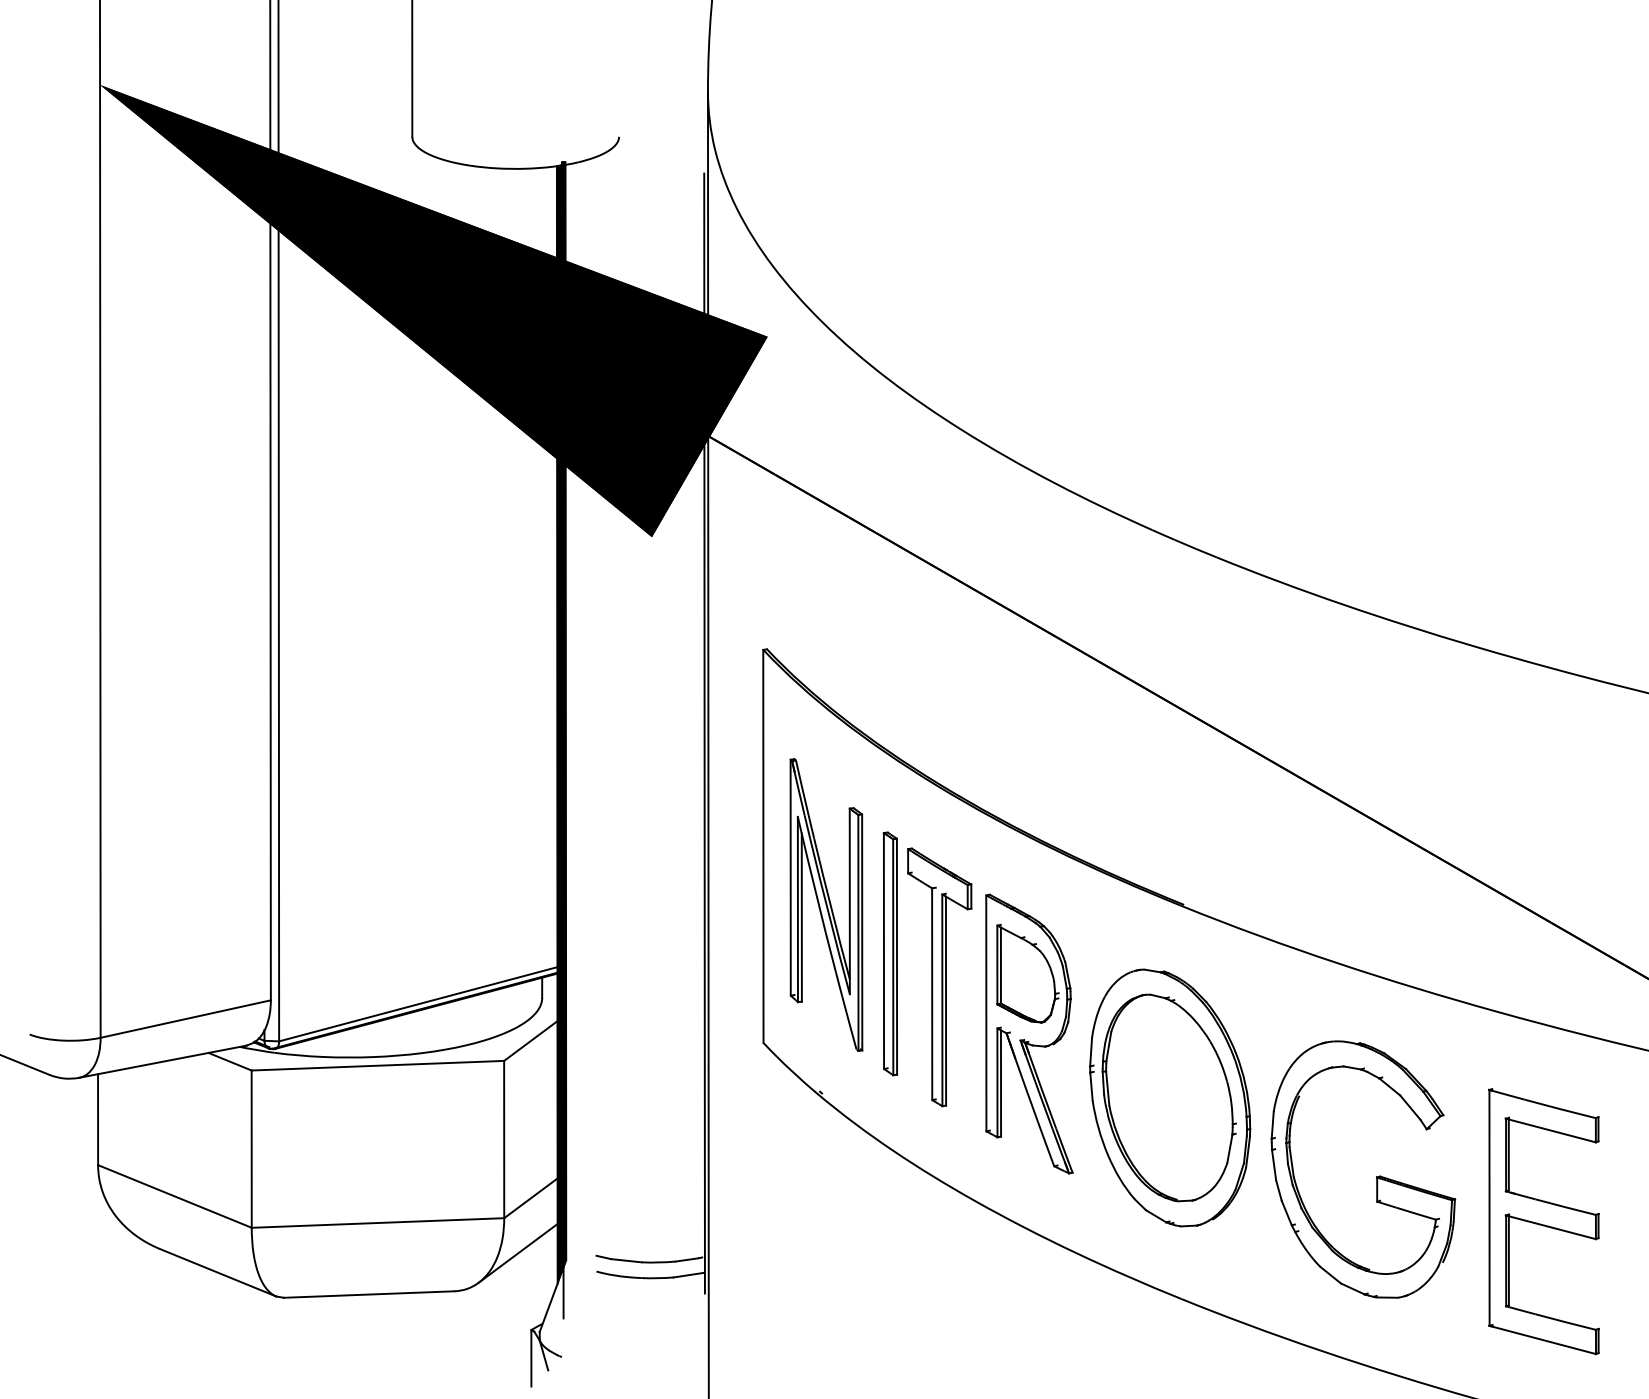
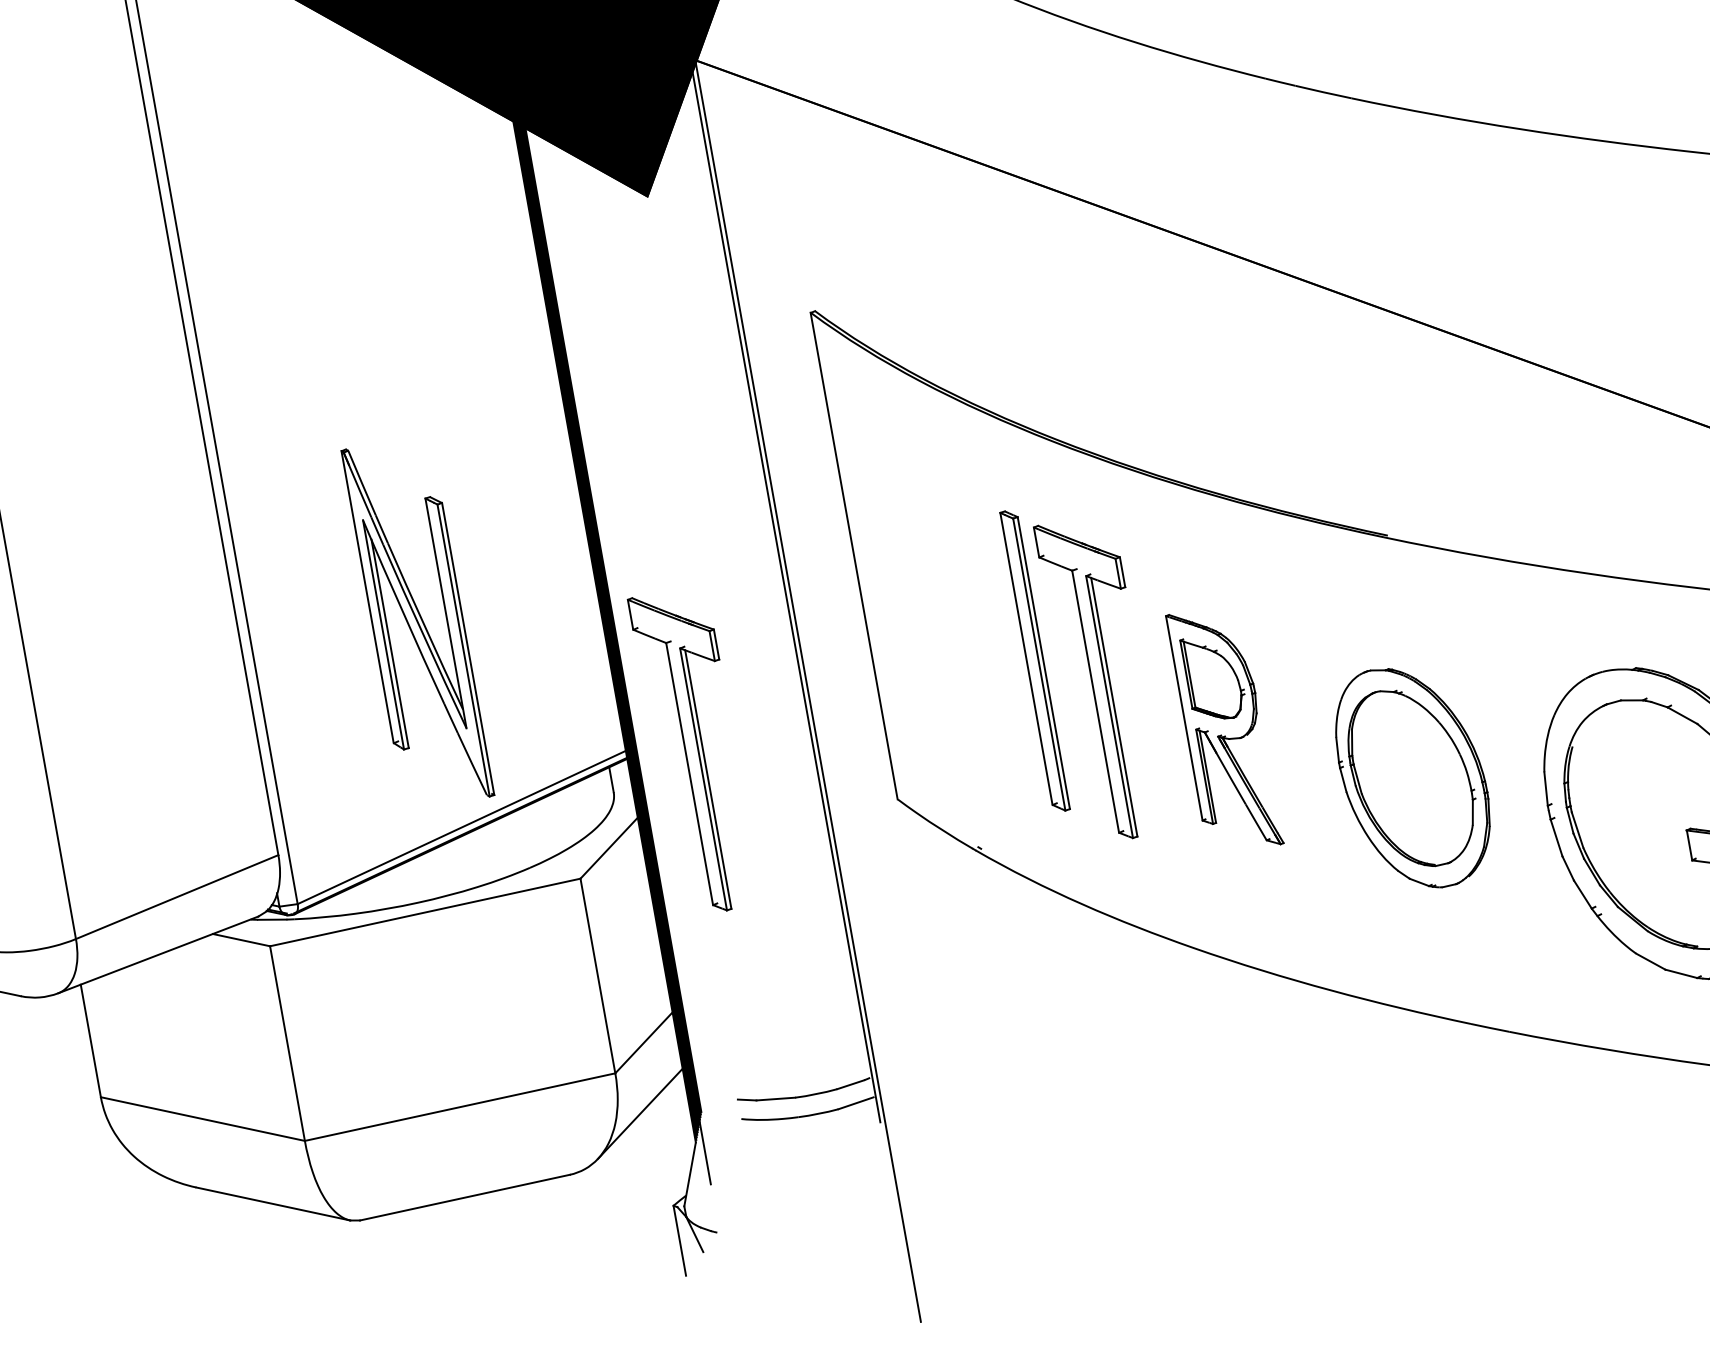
part: (826, 904) -> (417, 622), moved
part: (611, 977) -> (695, 751), added
part: (1029, 1033) -> (1224, 728), size x0.7
part: (1170, 1097) -> (1413, 777), size x0.7

